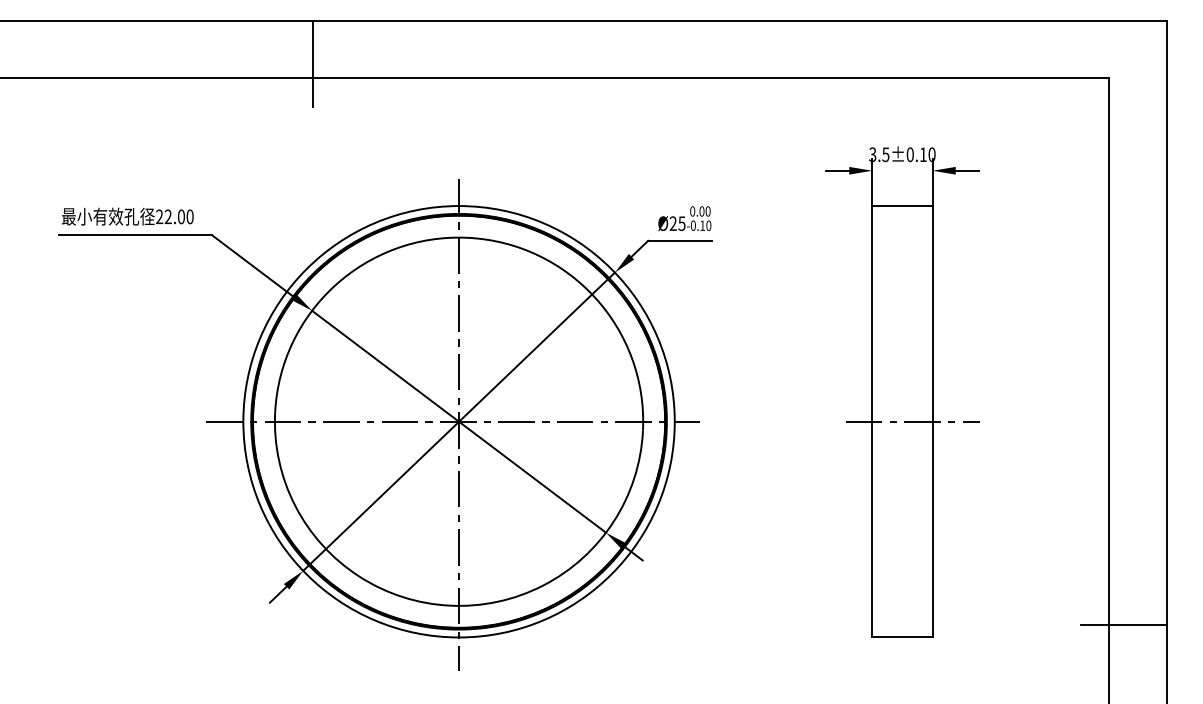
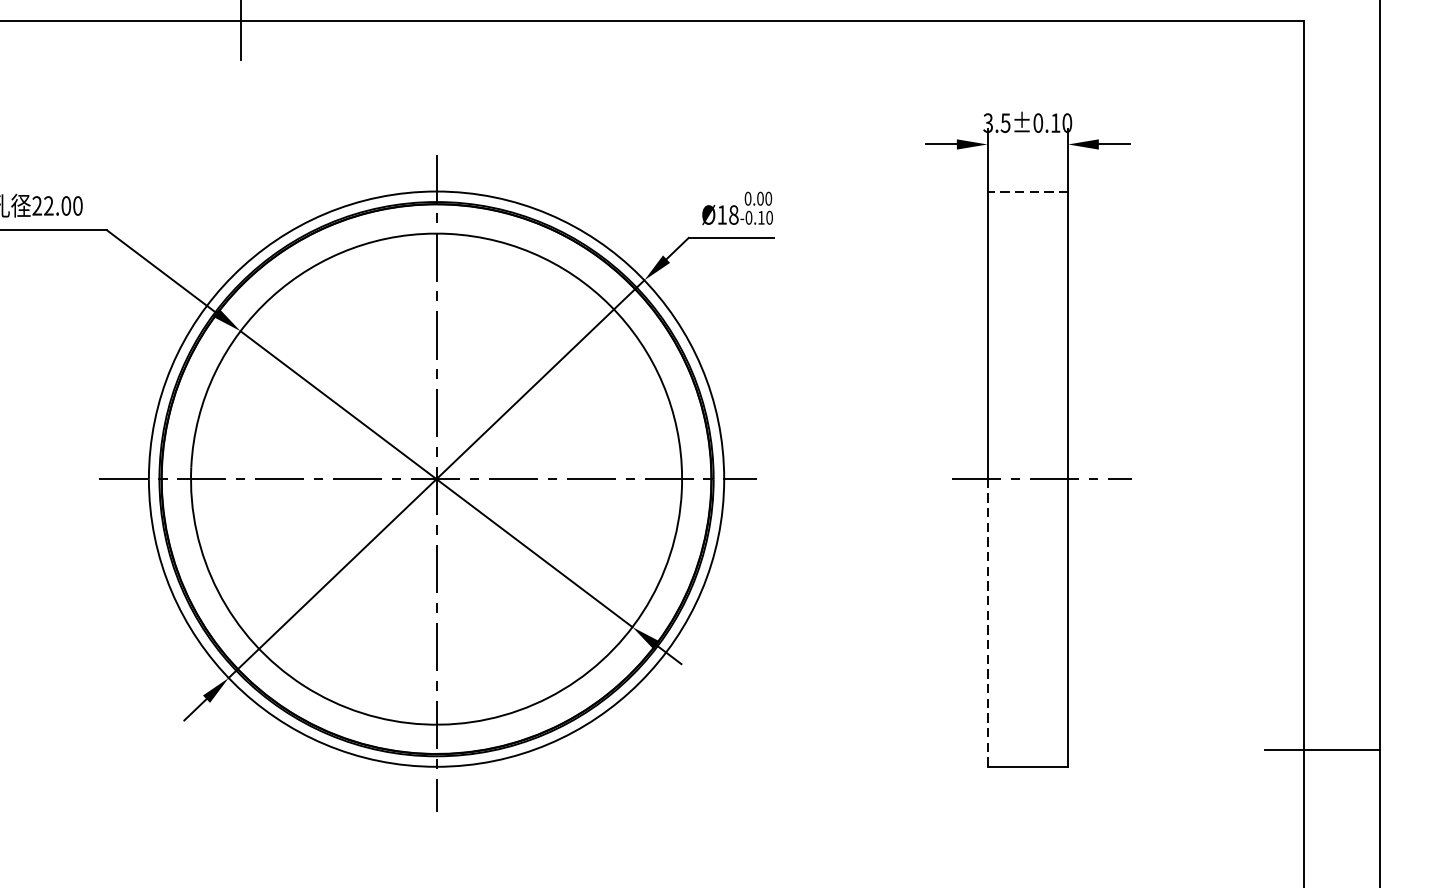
line: (902, 206) -> (1027, 192), solid -> dashed
text: (677, 223) -> (727, 214), Ø25 -> Ø18
line: (872, 529) -> (987, 622), solid -> dashed

